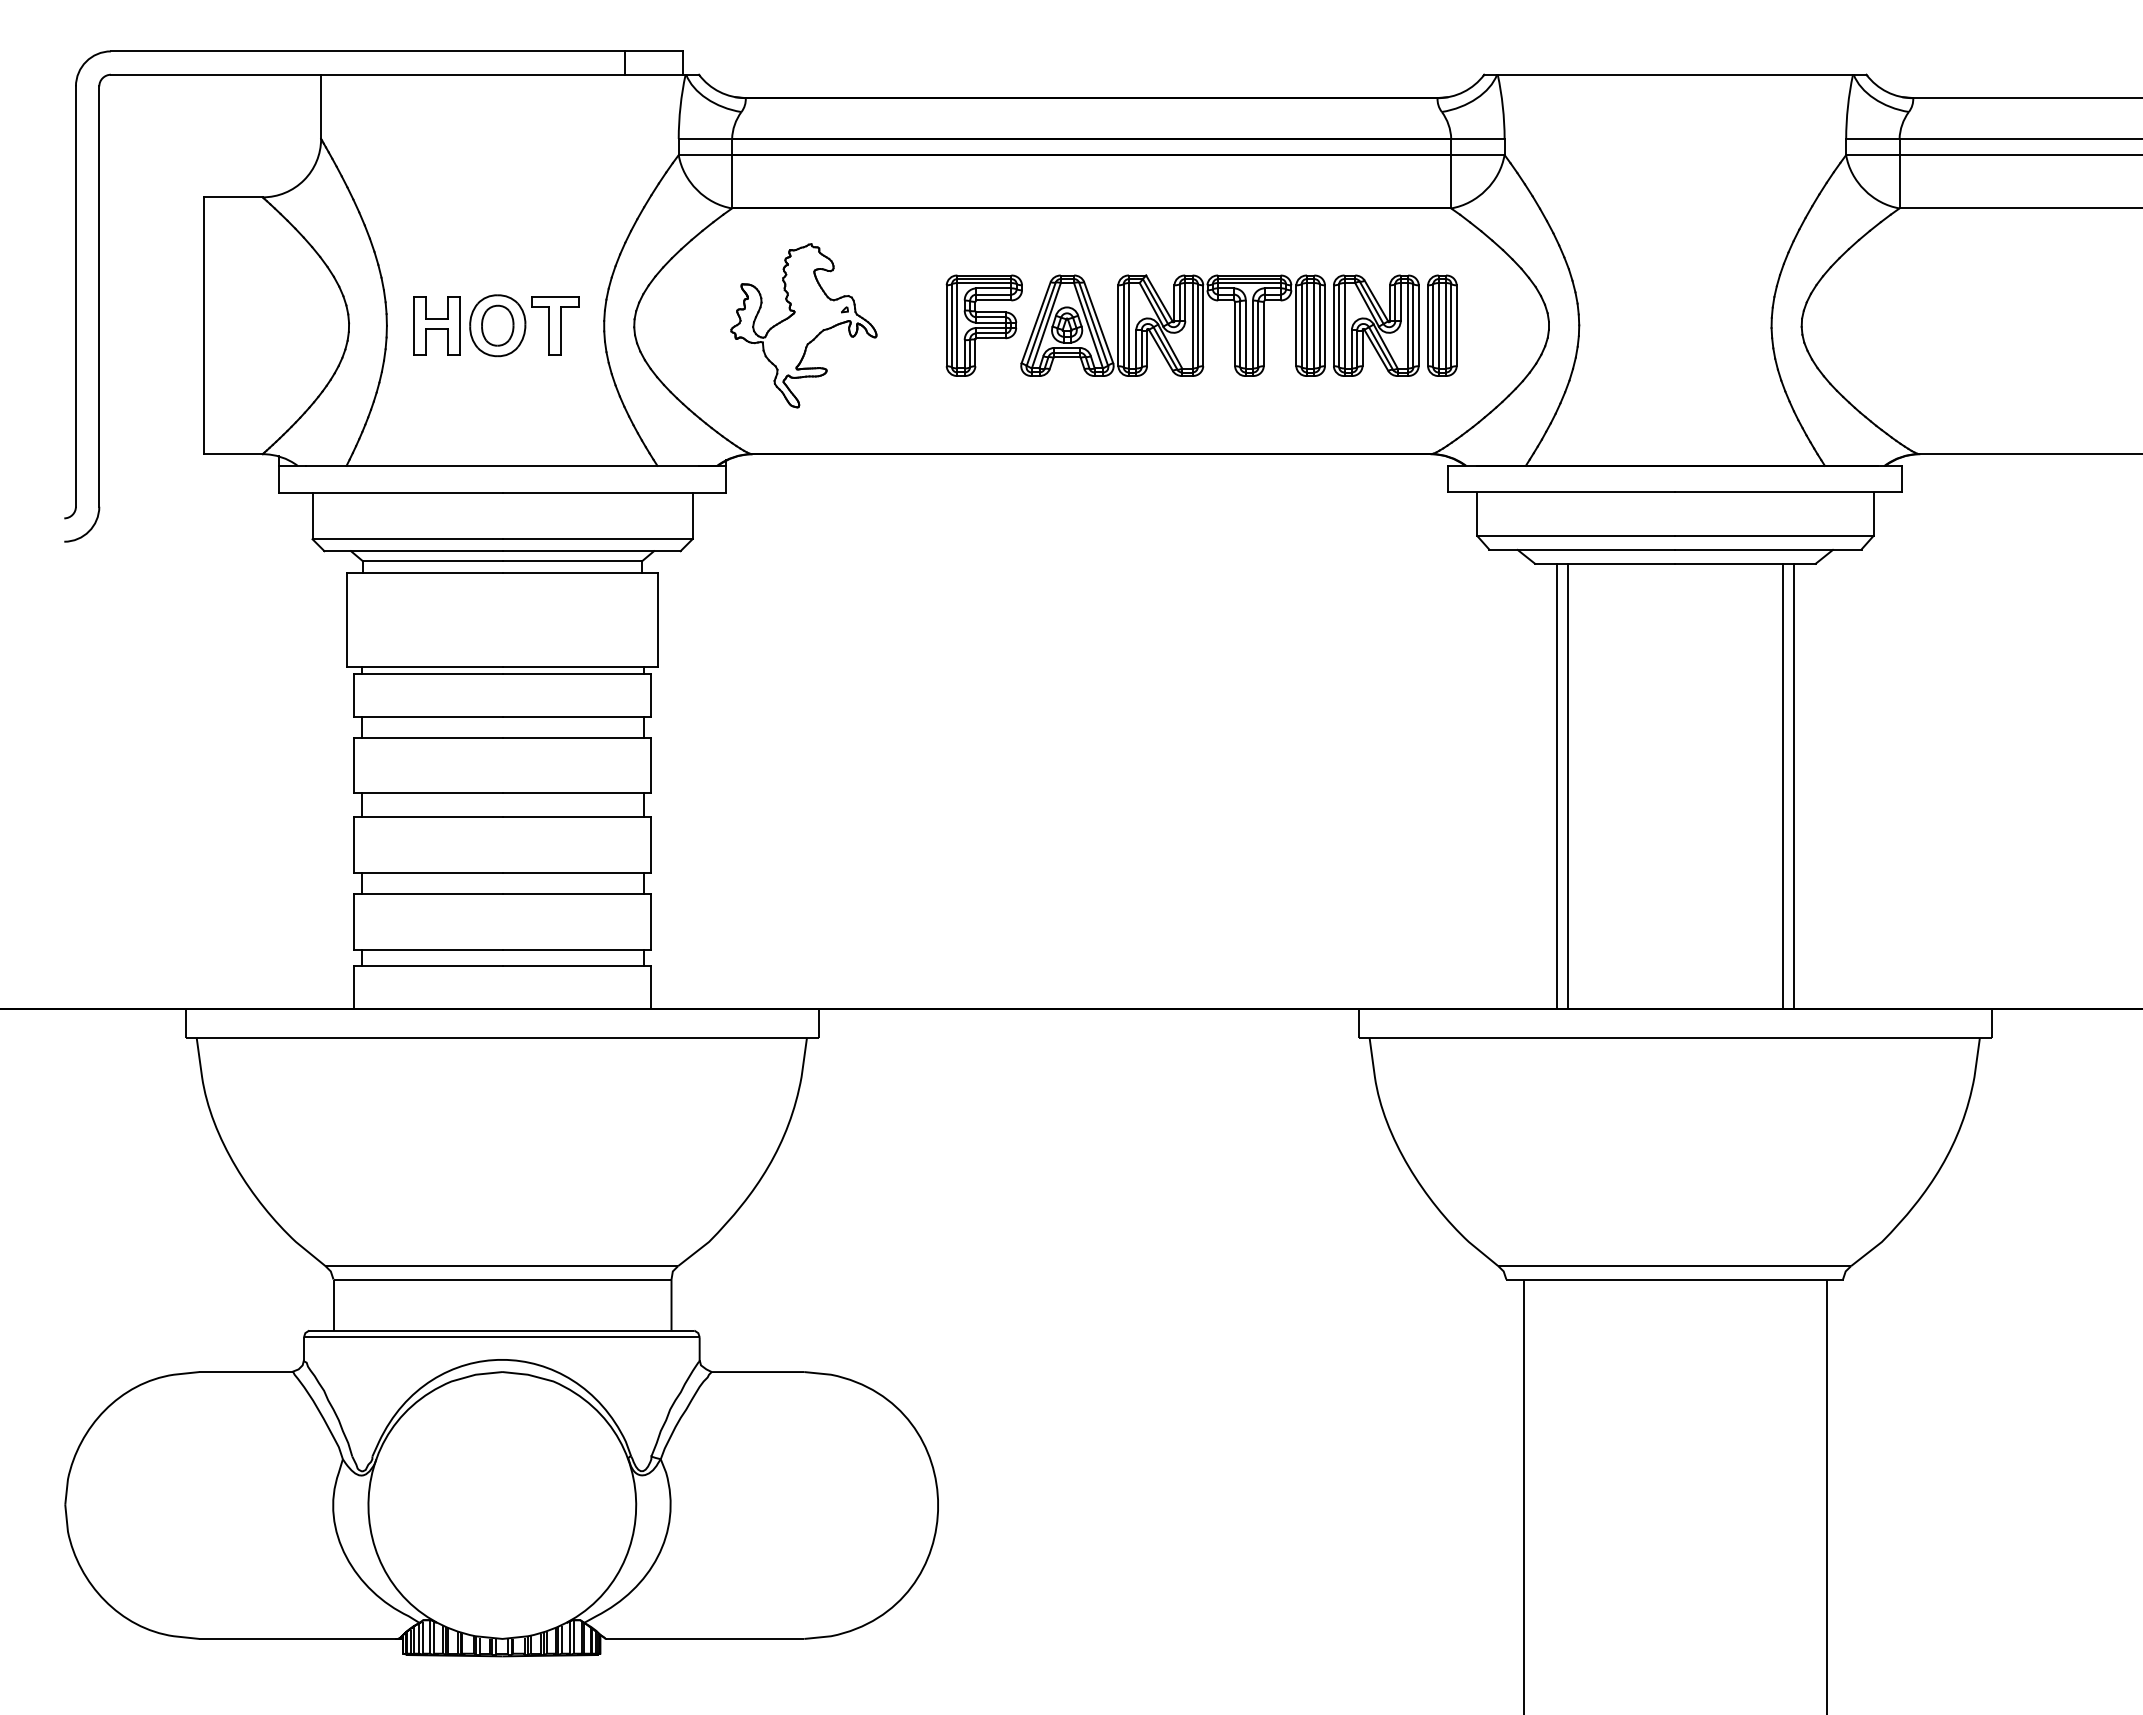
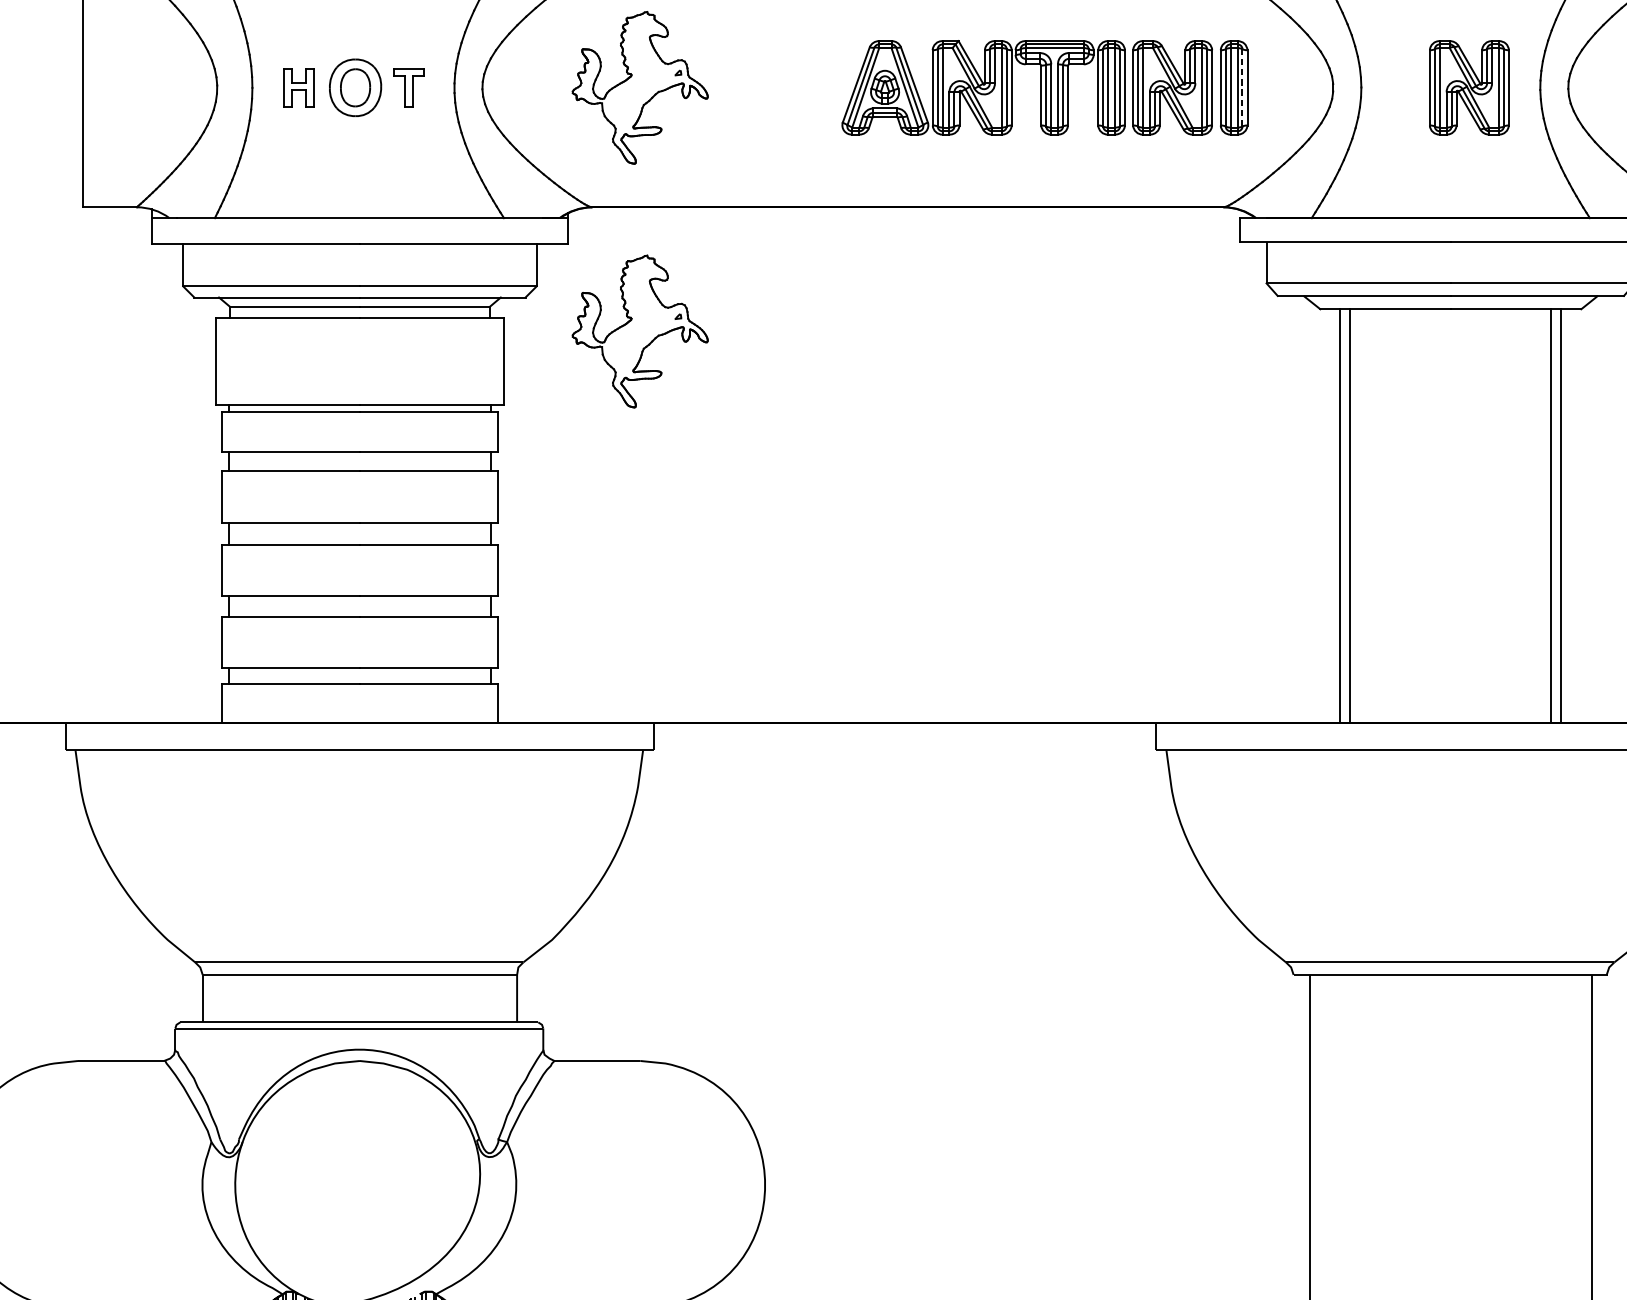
part: (436, 325) -> (298, 87), size x0.7
part: (555, 325) -> (409, 87), size x0.7
part: (983, 325) -> (807, 87), removed
line: (1451, 325) -> (1242, 87), solid -> dashed
part: (1695, 325) -> (1469, 87), added
part: (803, 587) -> (639, 331), added

